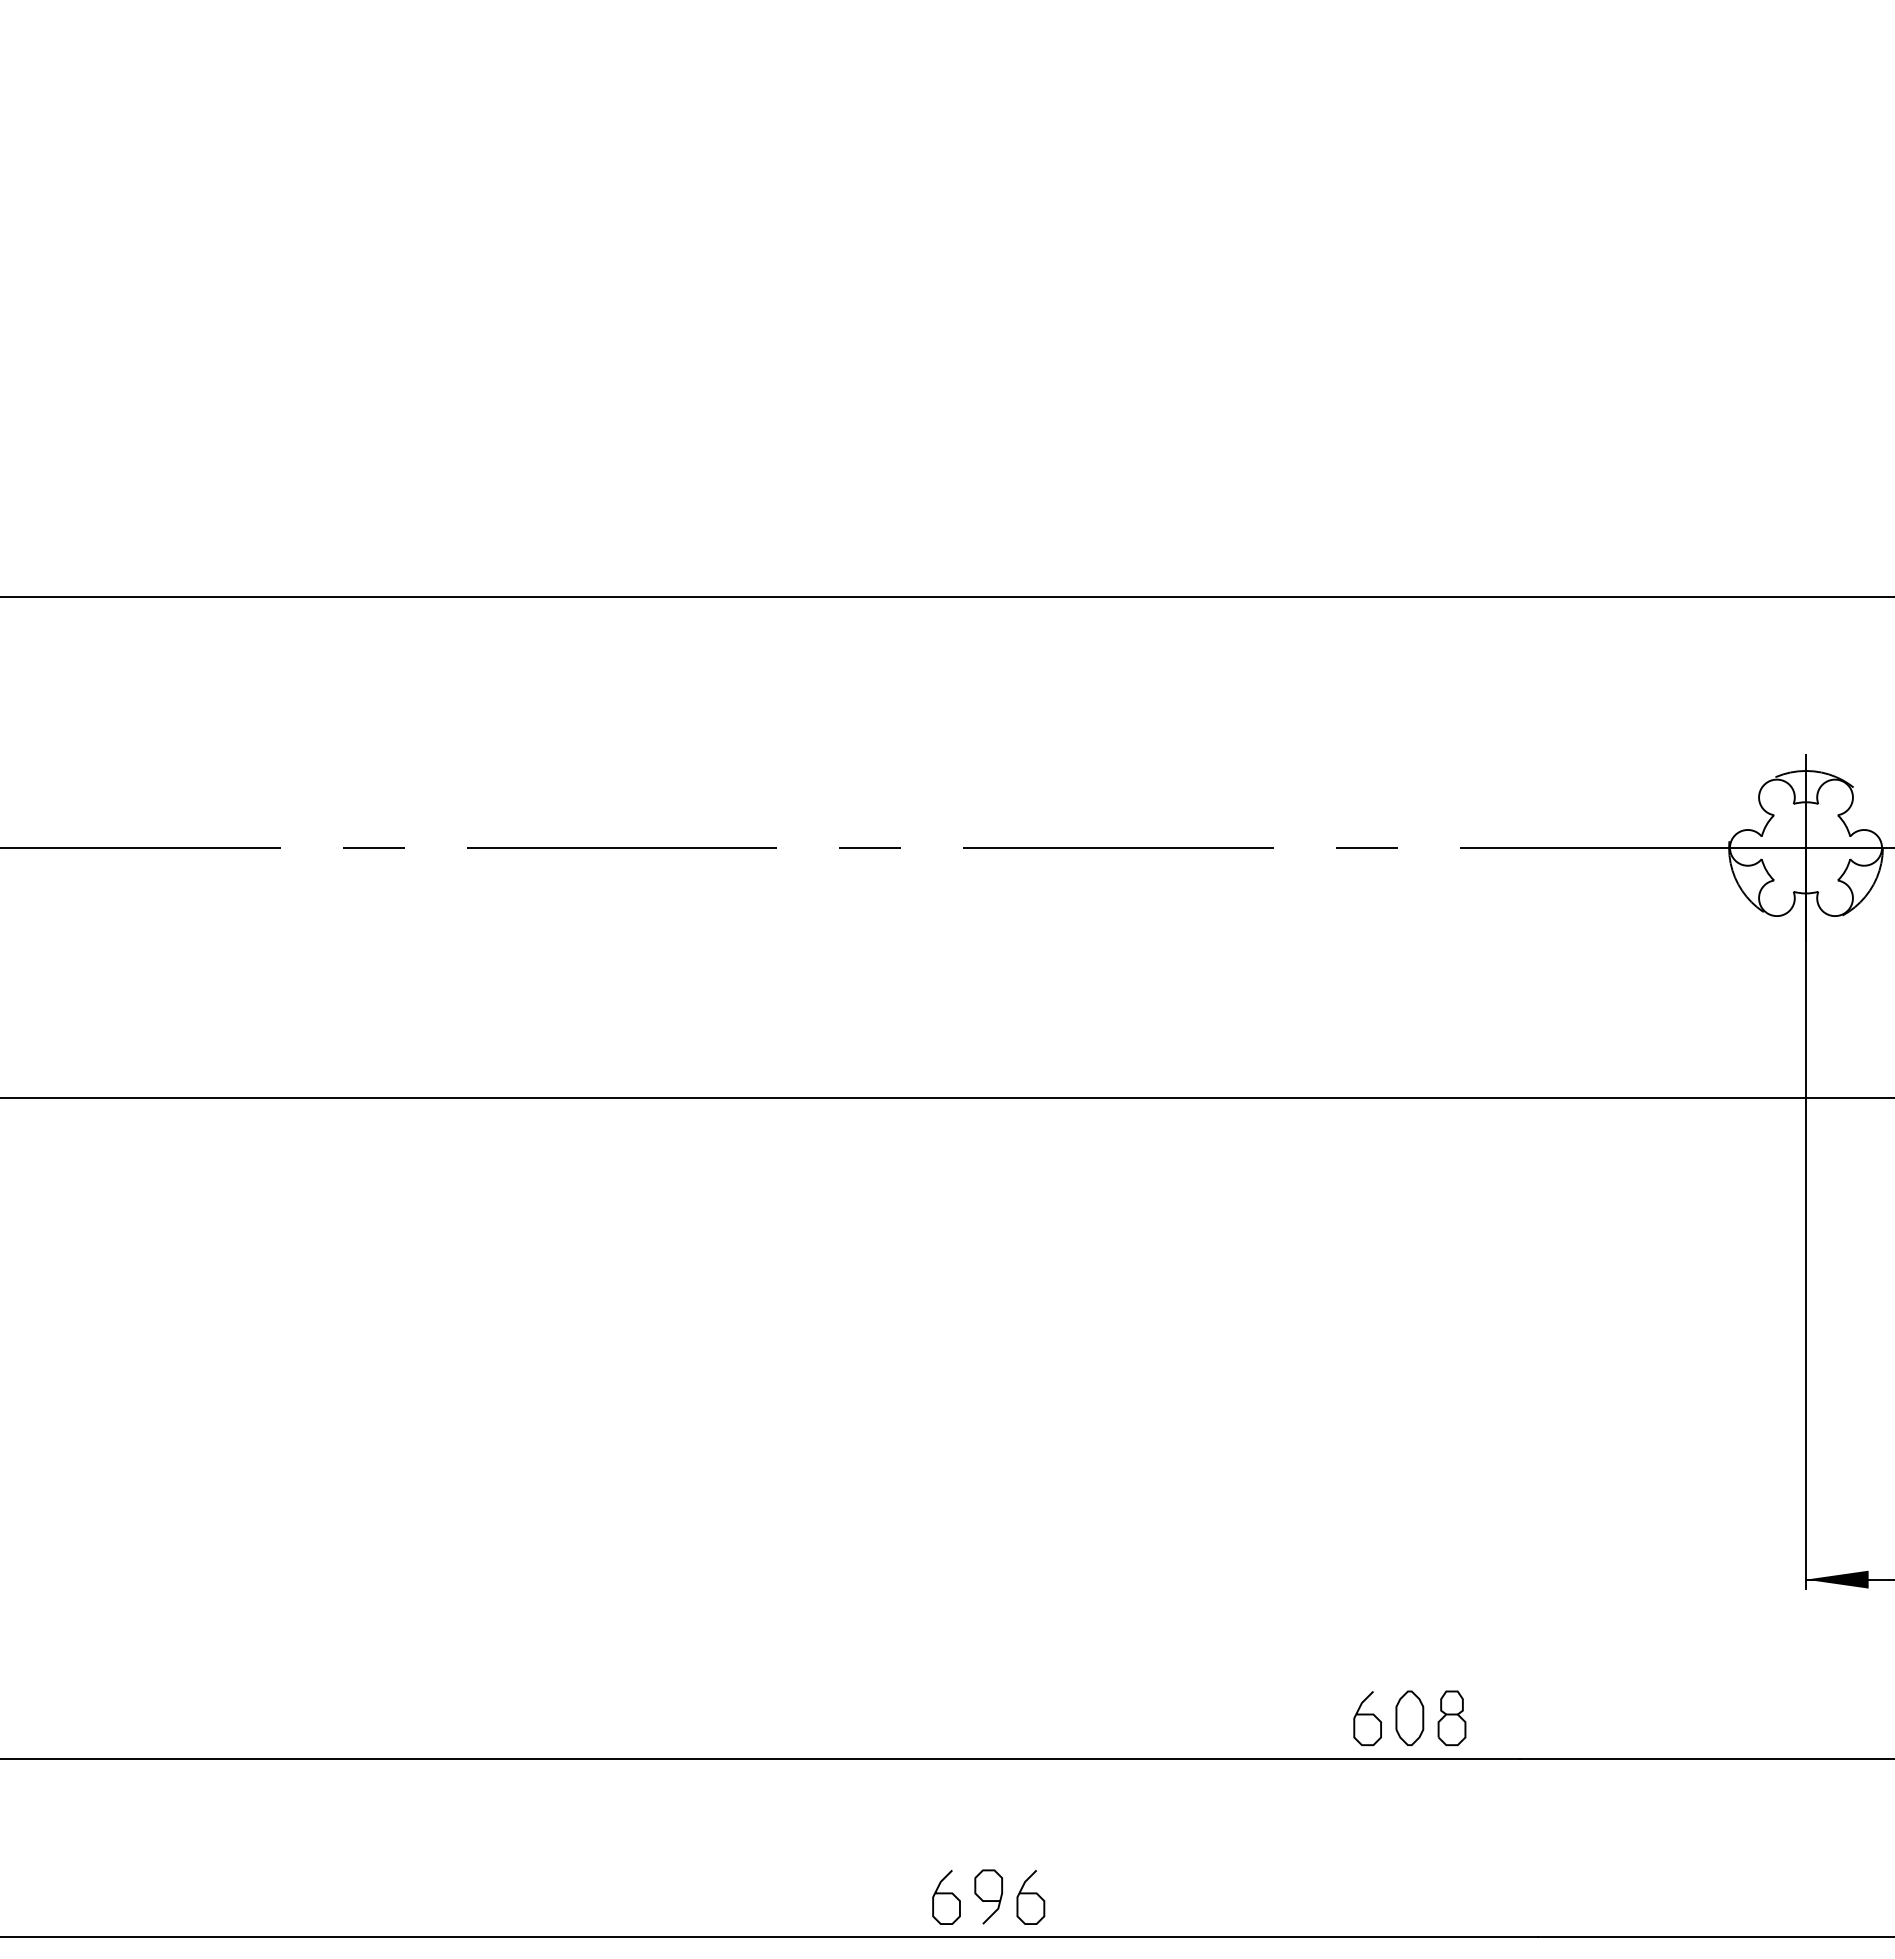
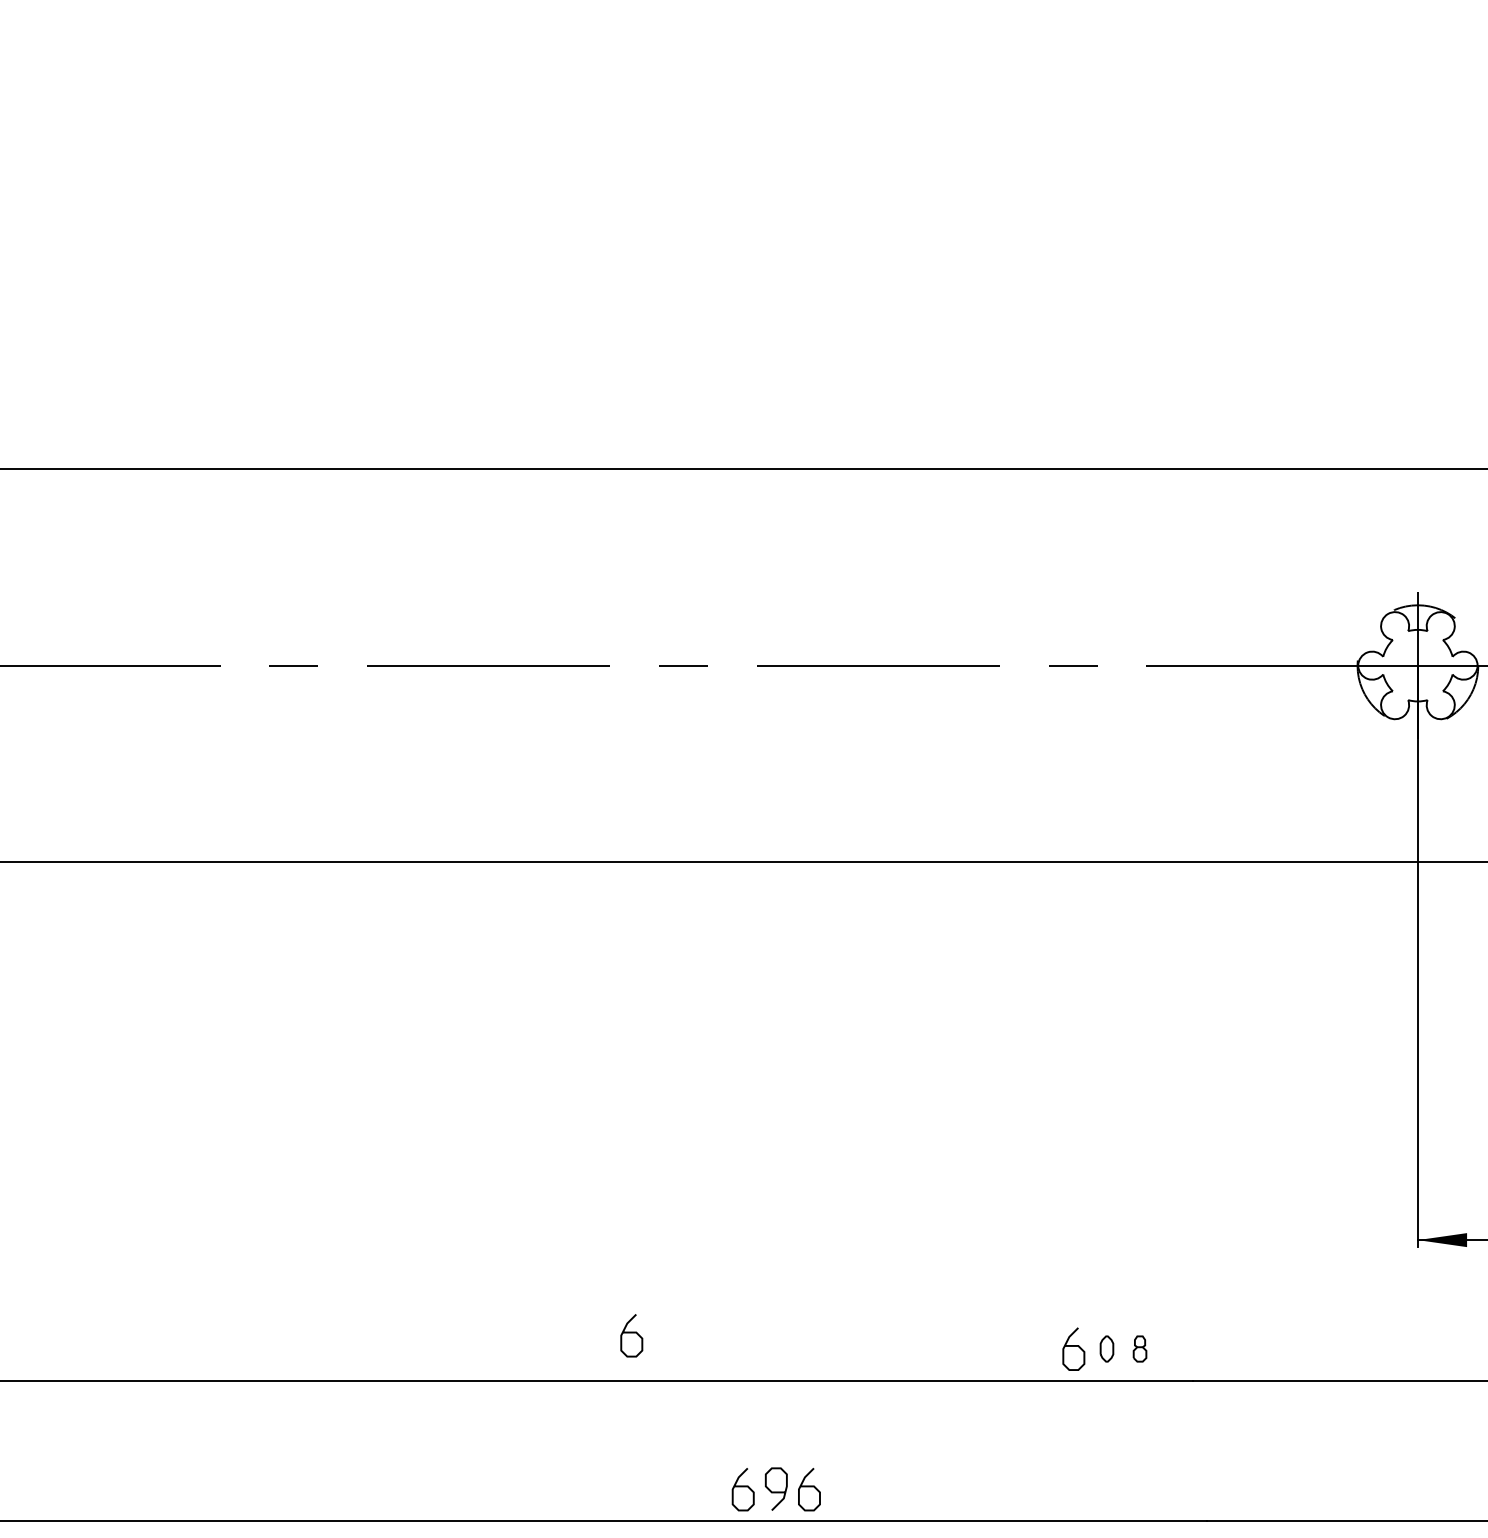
curve: (804, 1698) -> (631, 1333), added
part: (1409, 1718) -> (1106, 1349), size x0.6
part: (1451, 1718) -> (1139, 1349), size x0.6

